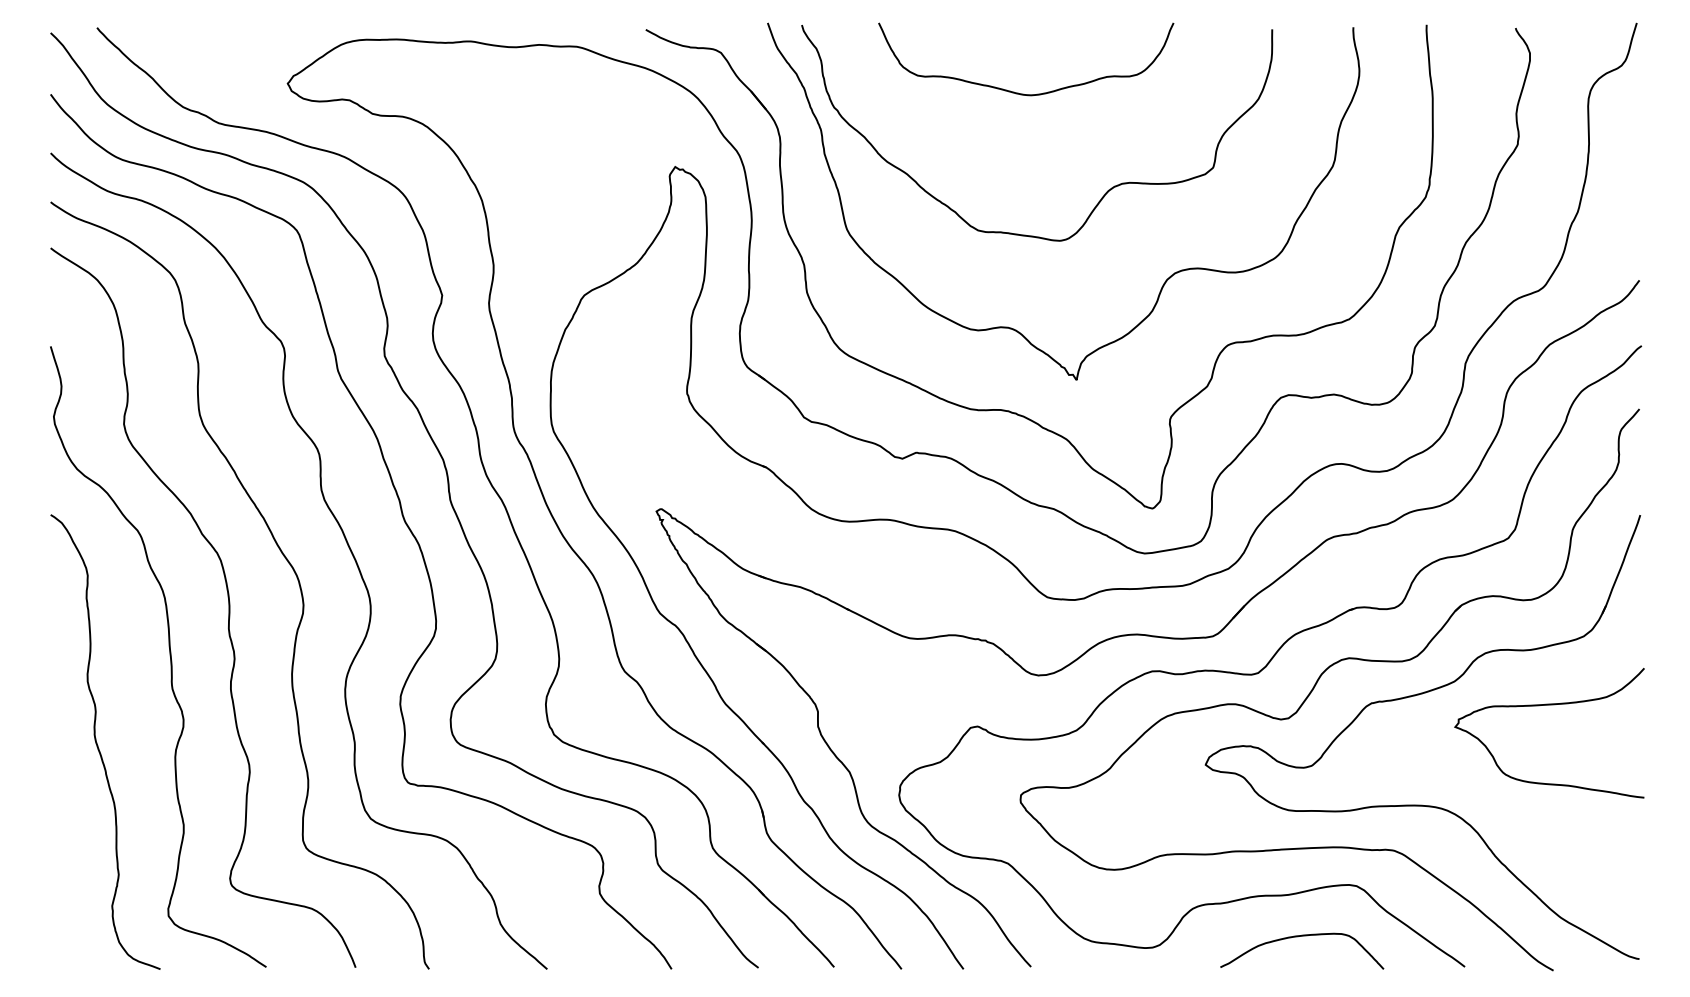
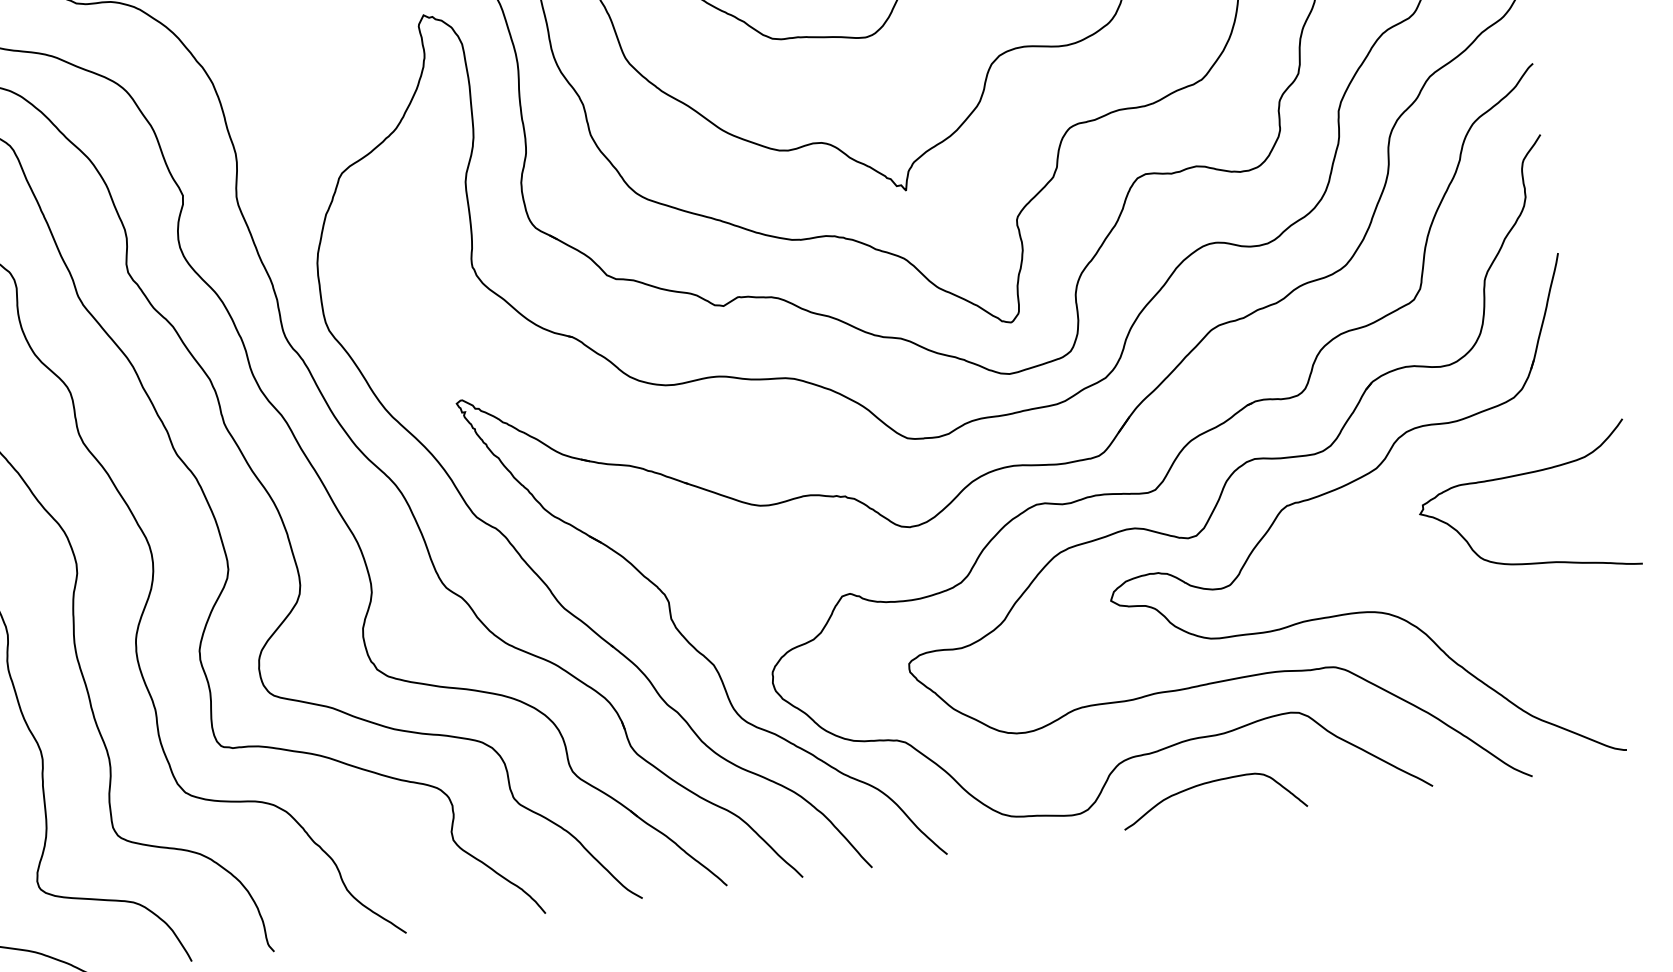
curve: (1549, 705) -> (1522, 475), moved
curve: (1298, 937) -> (1207, 784), moved

